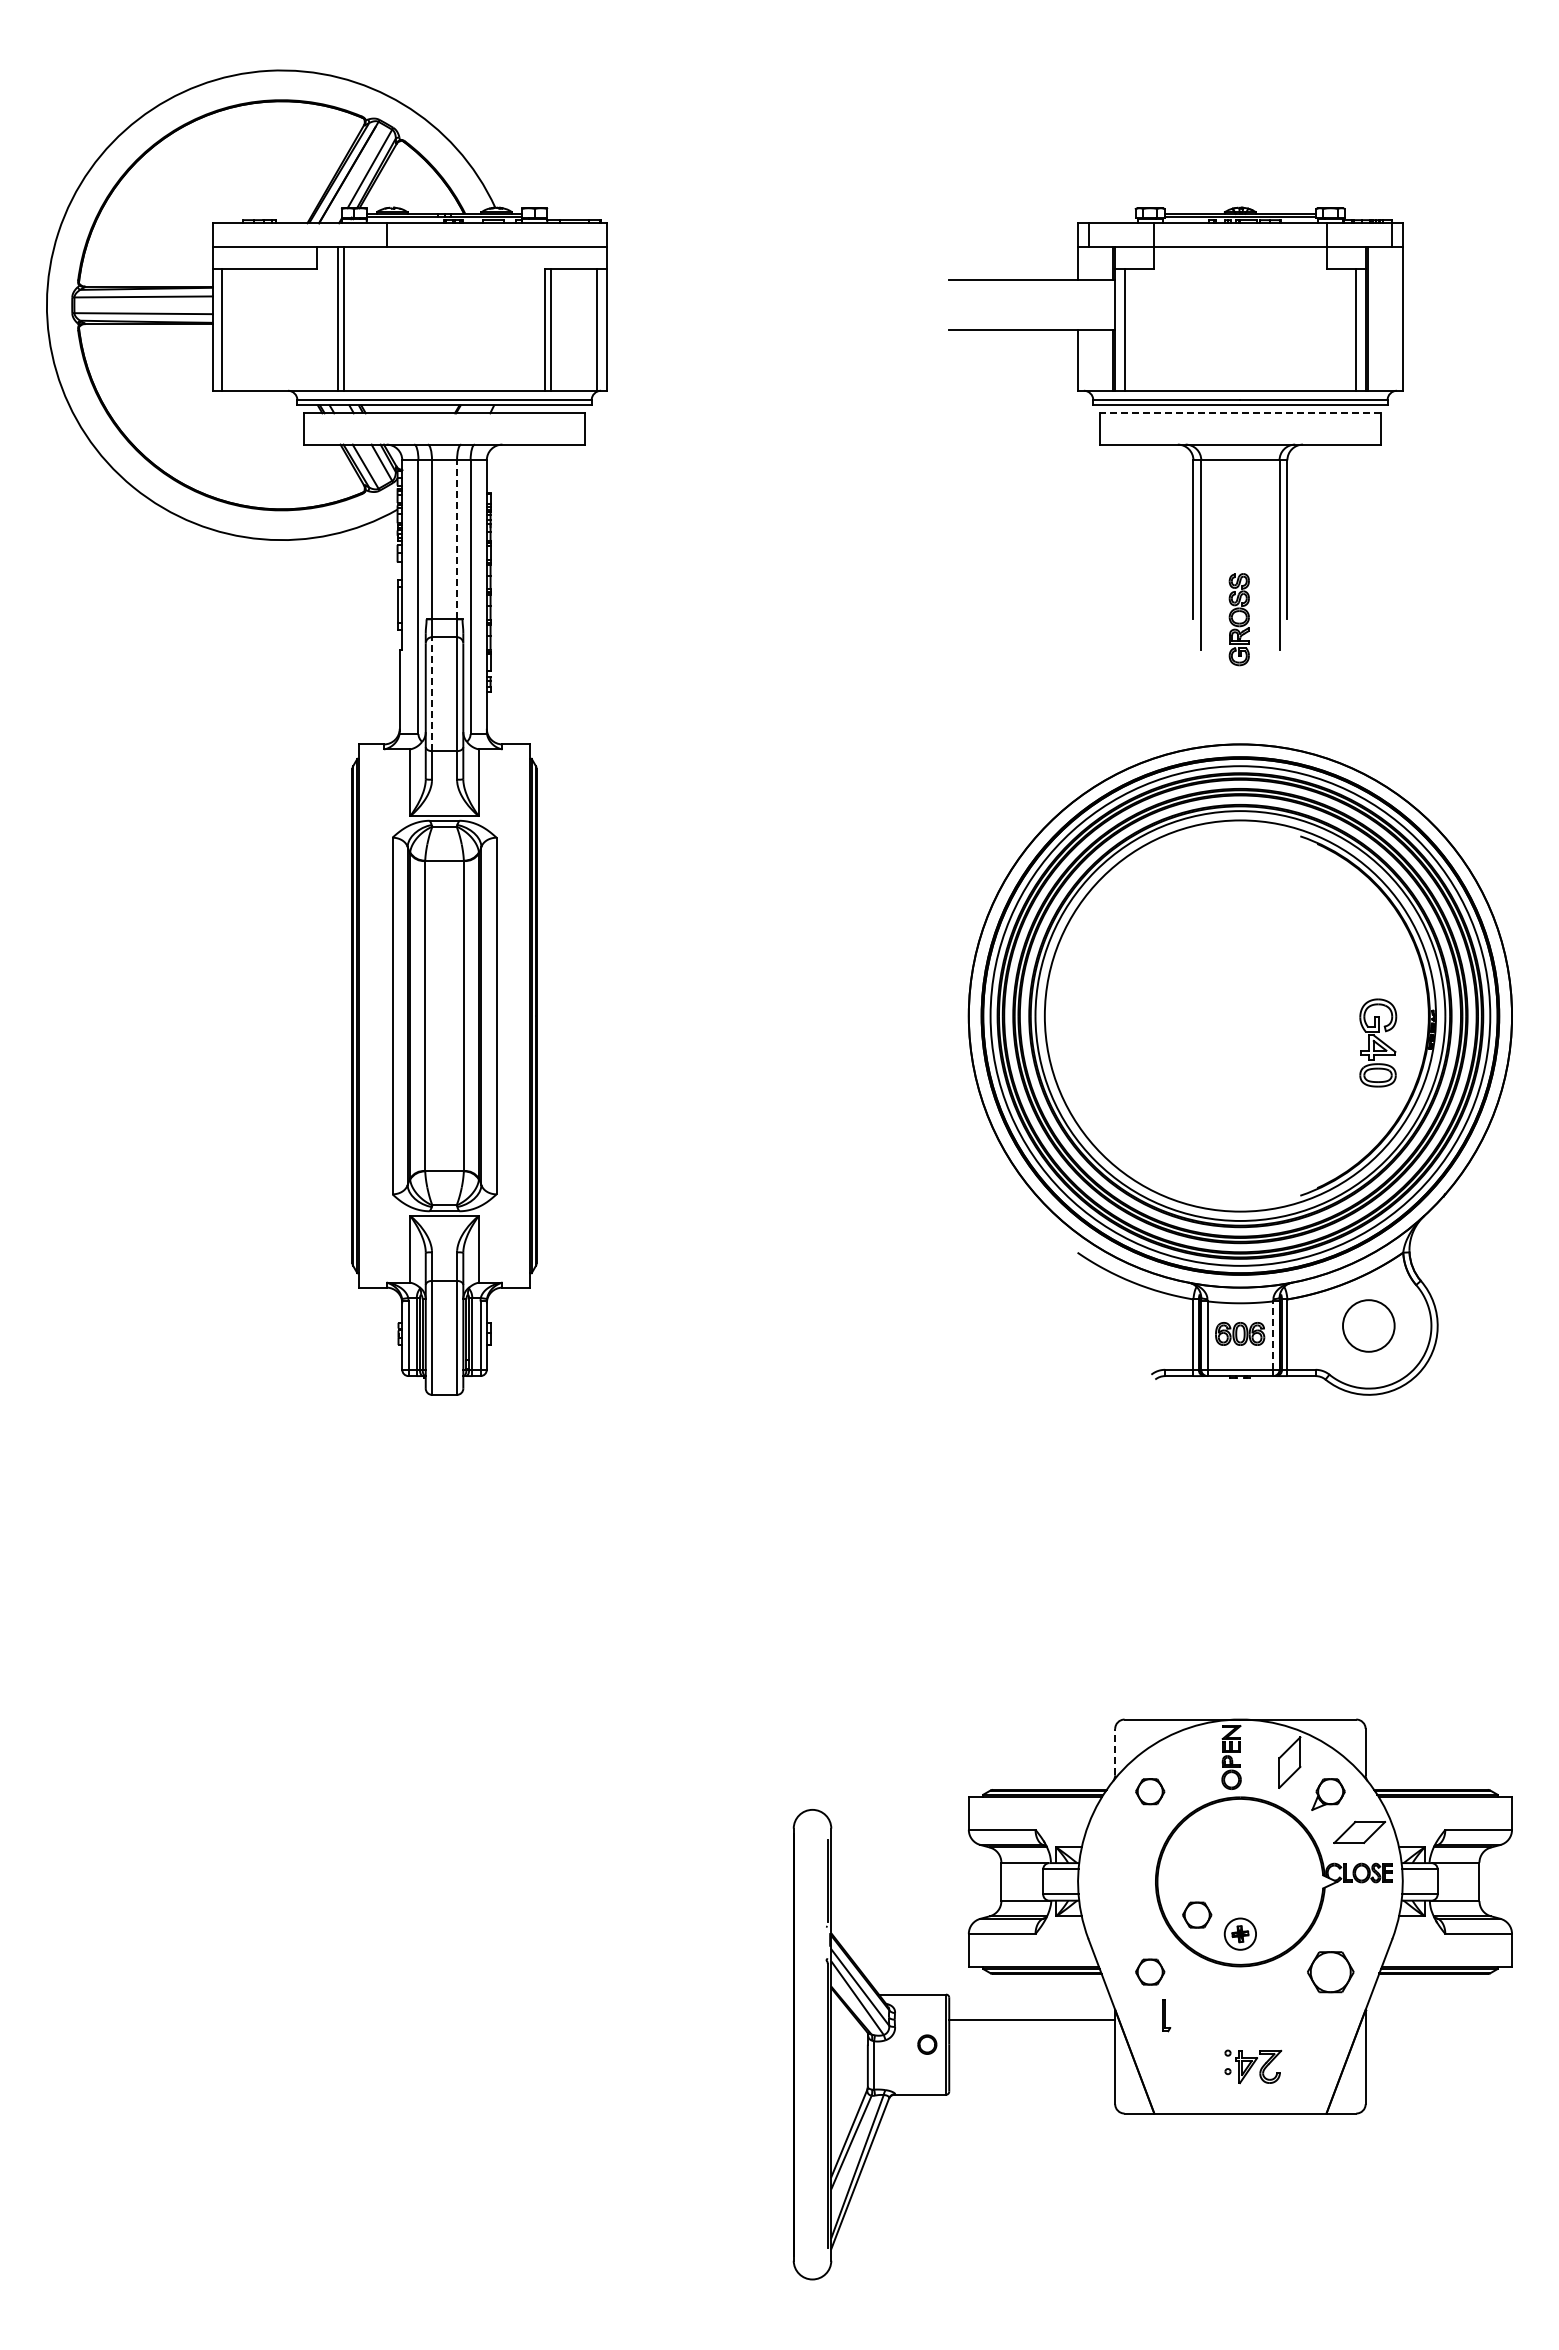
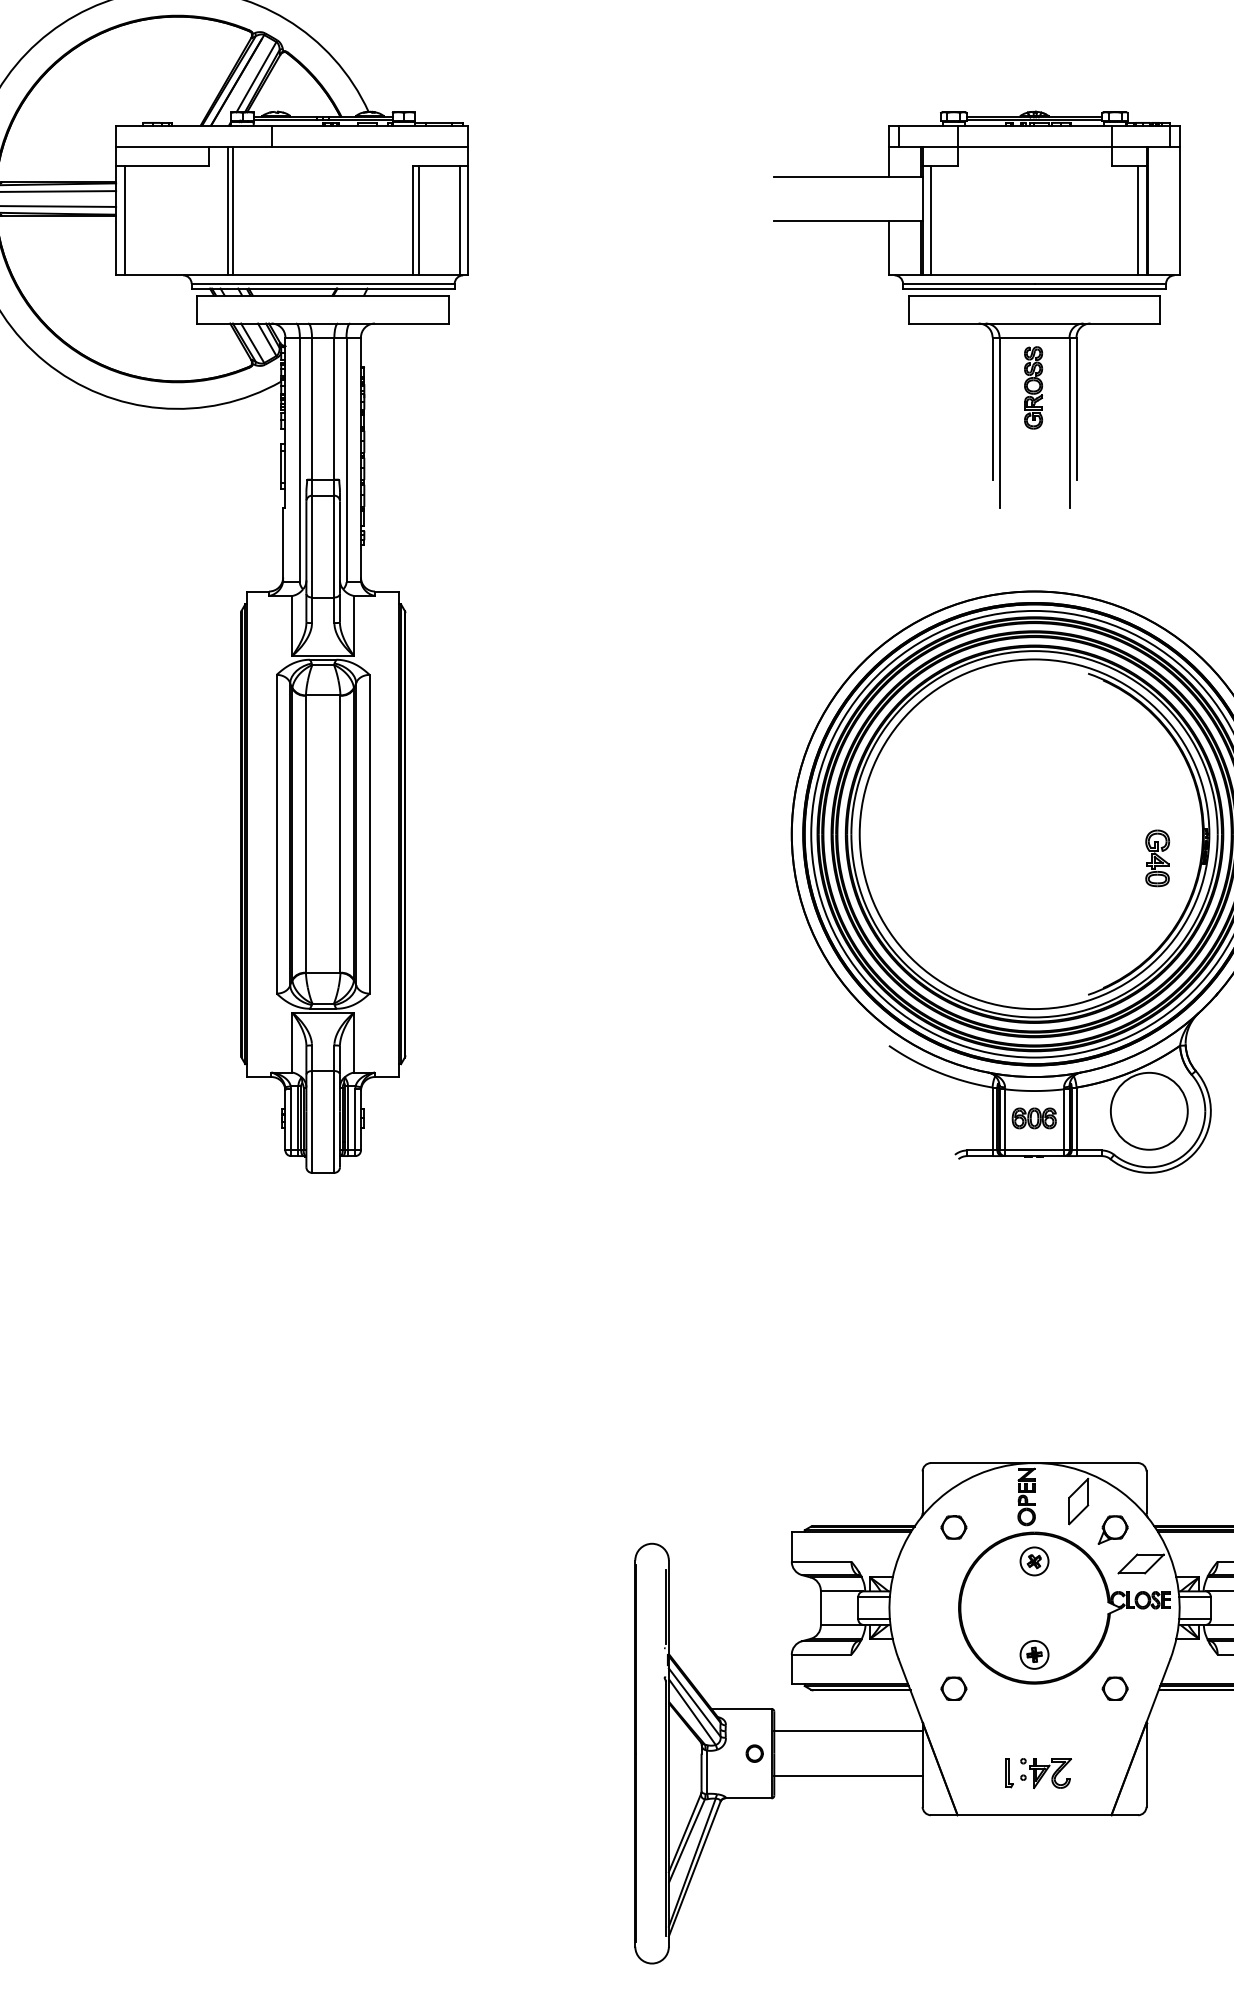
line: (1240, 413) -> (1034, 295), dashed -> solid
line: (457, 539) -> (334, 408), dashed -> solid
part: (1238, 619) -> (1032, 387), moved
line: (432, 694) -> (312, 546), dashed -> solid
part: (1377, 1042) -> (1157, 857), size x0.71
circle: (1368, 1325) -> (1149, 1110), size x1.67
line: (1273, 1335) -> (1064, 1119), dashed -> solid
line: (1115, 1751) -> (922, 1491), dashed -> solid
part: (1239, 1829) -> (1033, 1561), added
part: (1197, 1914) -> (996, 1637), removed
part: (1330, 1971) -> (1115, 1688), size x0.62
part: (1166, 2015) -> (1009, 1773), moved
line: (1032, 2069) -> (848, 1775), added

